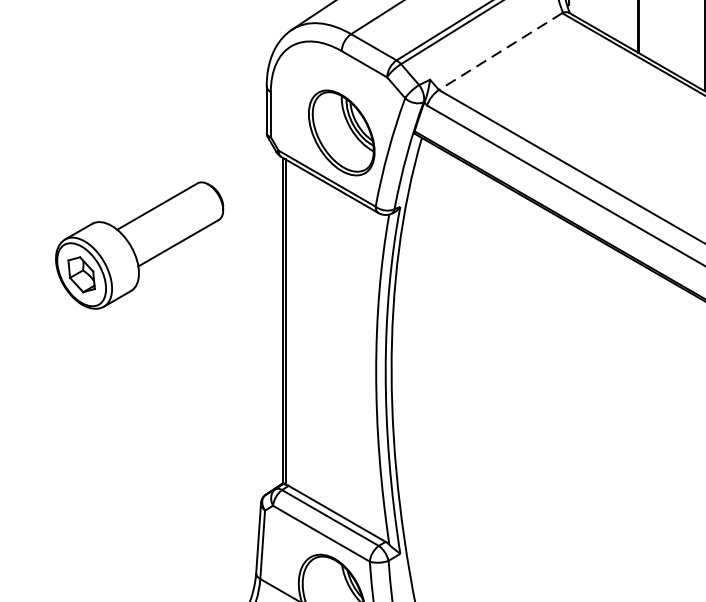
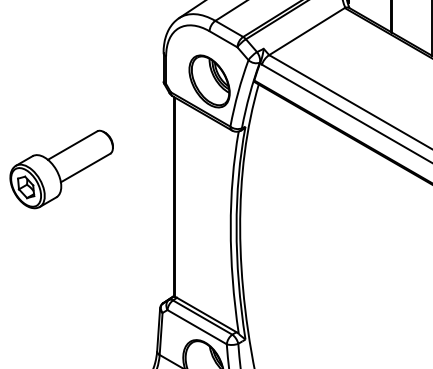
line: (501, 51) -> (307, 31), dashed -> solid
part: (139, 245) -> (61, 169), moved

